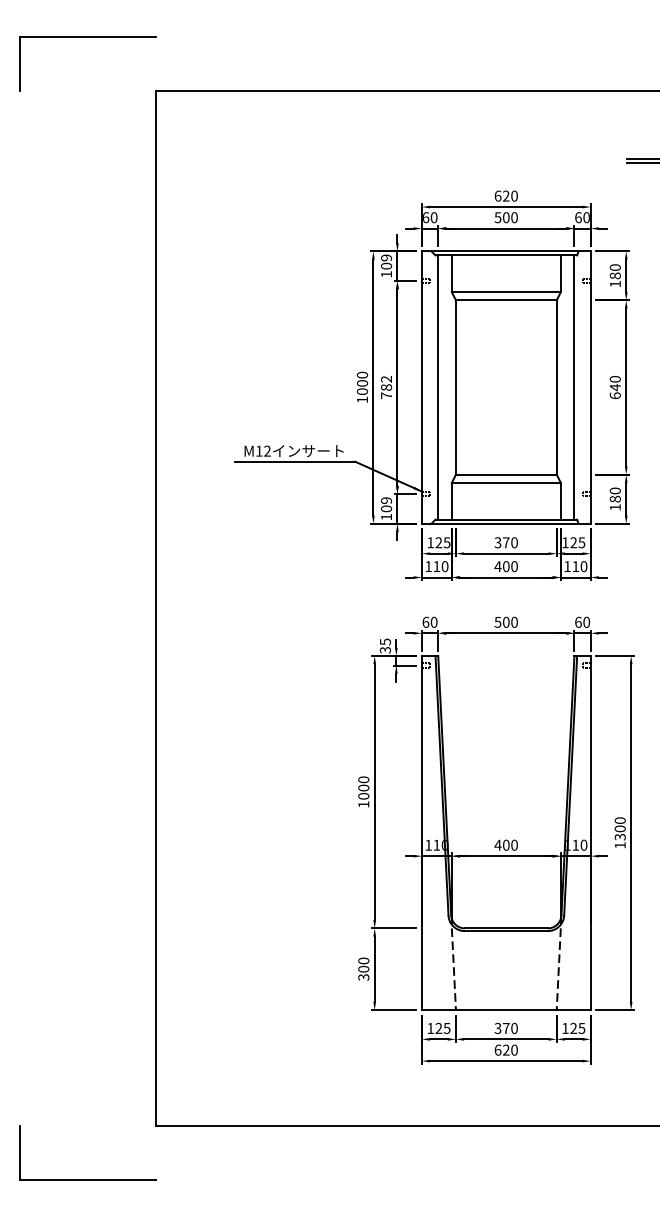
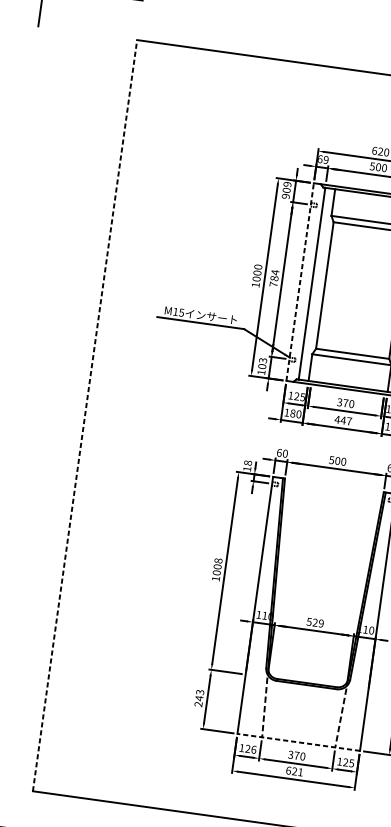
text: (433, 217) -> (325, 159), 60 -> 69
text: (386, 274) -> (285, 196), 109 -> 909
text: (386, 379) -> (275, 272), 782 -> 784
line: (421, 387) -> (299, 282), solid -> dashed
text: (267, 450) -> (181, 312), M12 -> M15
text: (386, 500) -> (263, 360), 109 -> 103
text: (436, 566) -> (292, 413), 110 -> 180
text: (509, 566) -> (345, 420), 400 -> 447
line: (156, 608) -> (85, 415), solid -> dashed
text: (384, 645) -> (247, 465), 35 -> 18
text: (364, 779) -> (219, 560), 1000 -> 1008
text: (505, 844) -> (314, 622), 400 -> 529
text: (363, 968) -> (199, 697), 300 -> 243
line: (505, 1010) -> (298, 742), solid -> dashed
text: (446, 1027) -> (253, 749), 125 -> 126
text: (514, 1049) -> (300, 771), 620 -> 621

